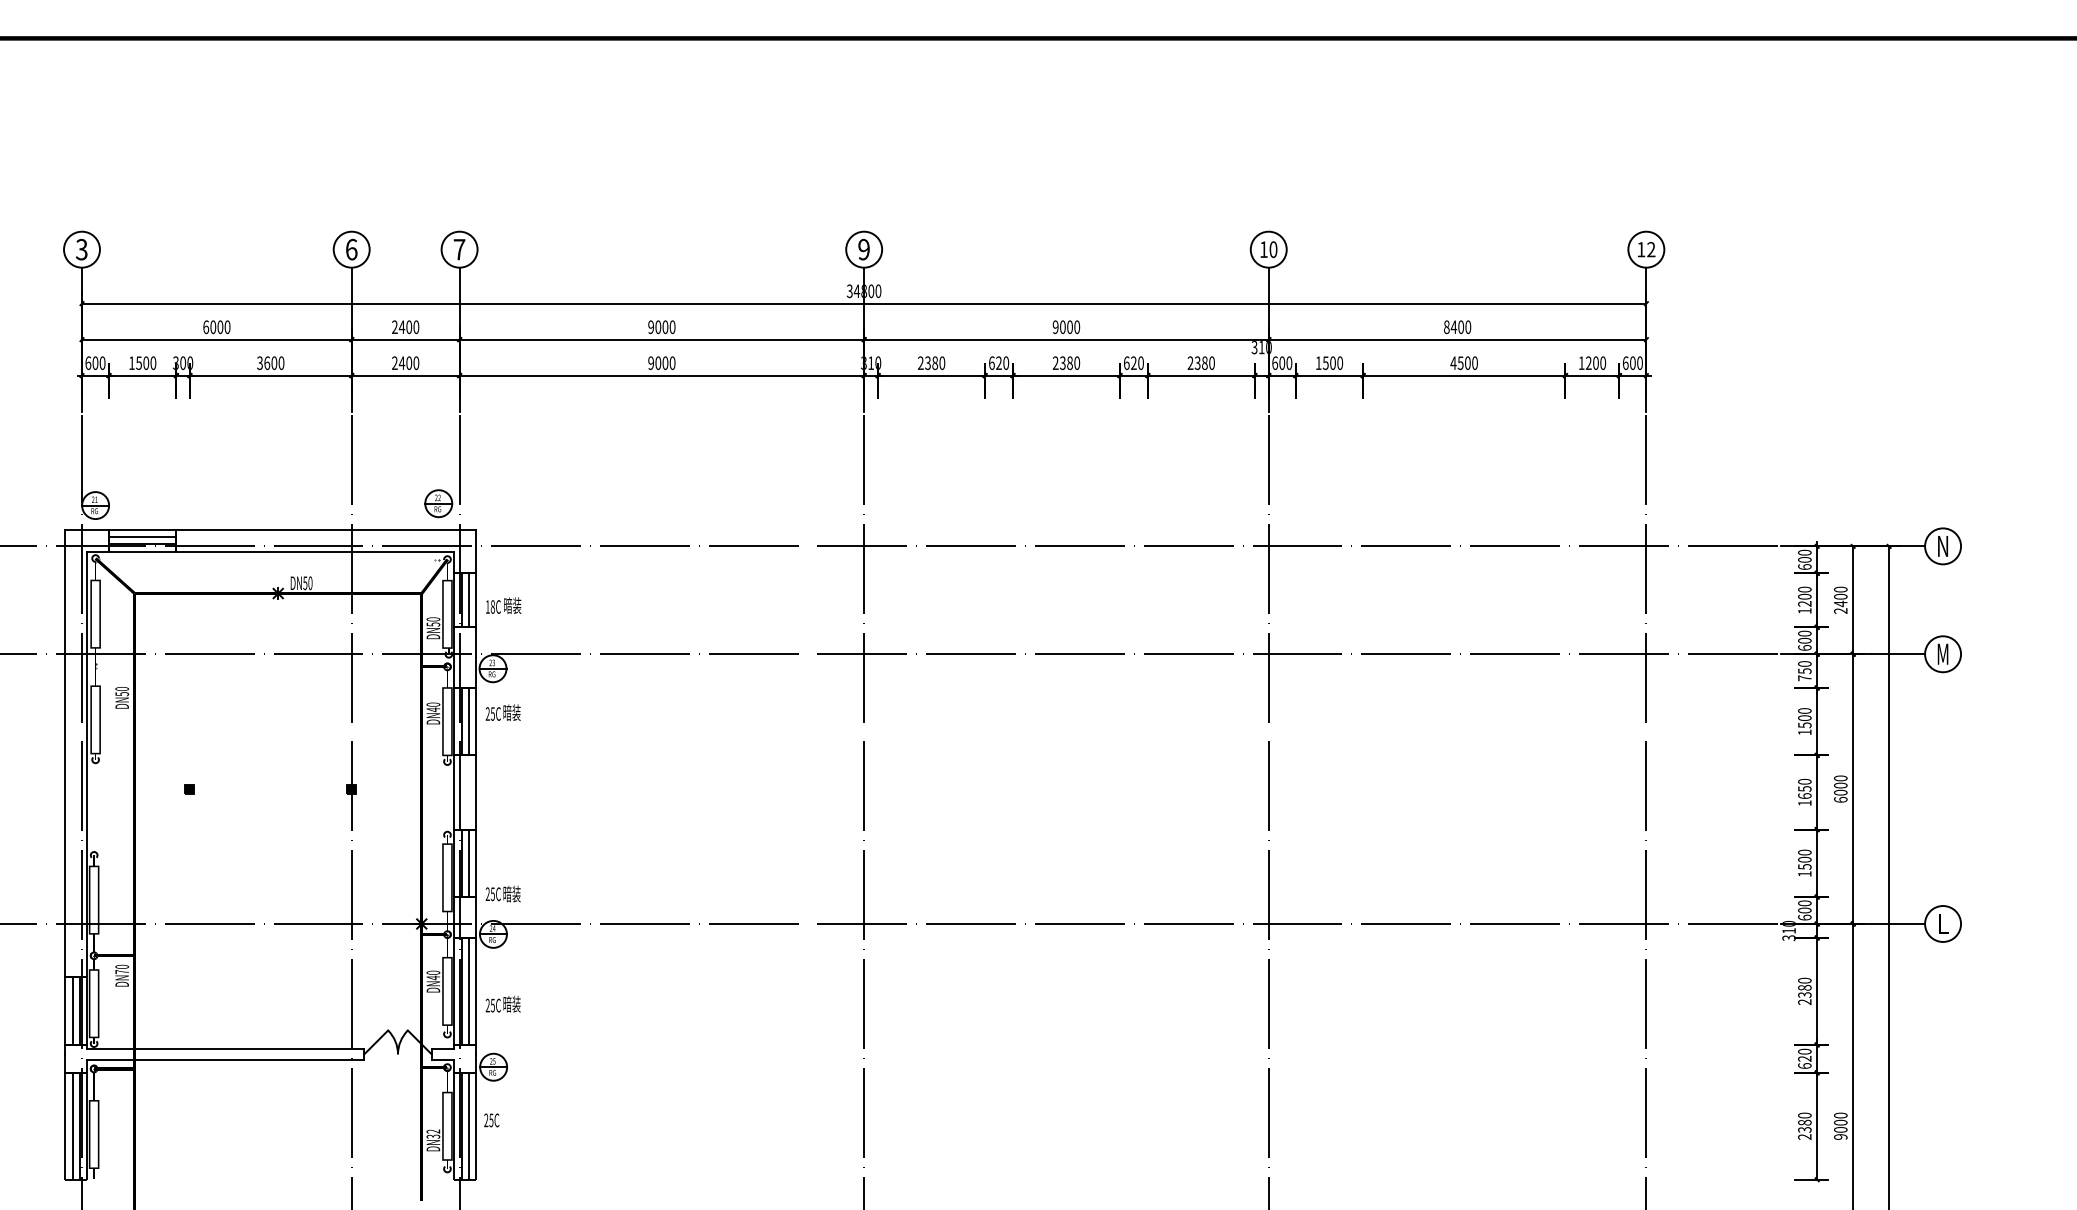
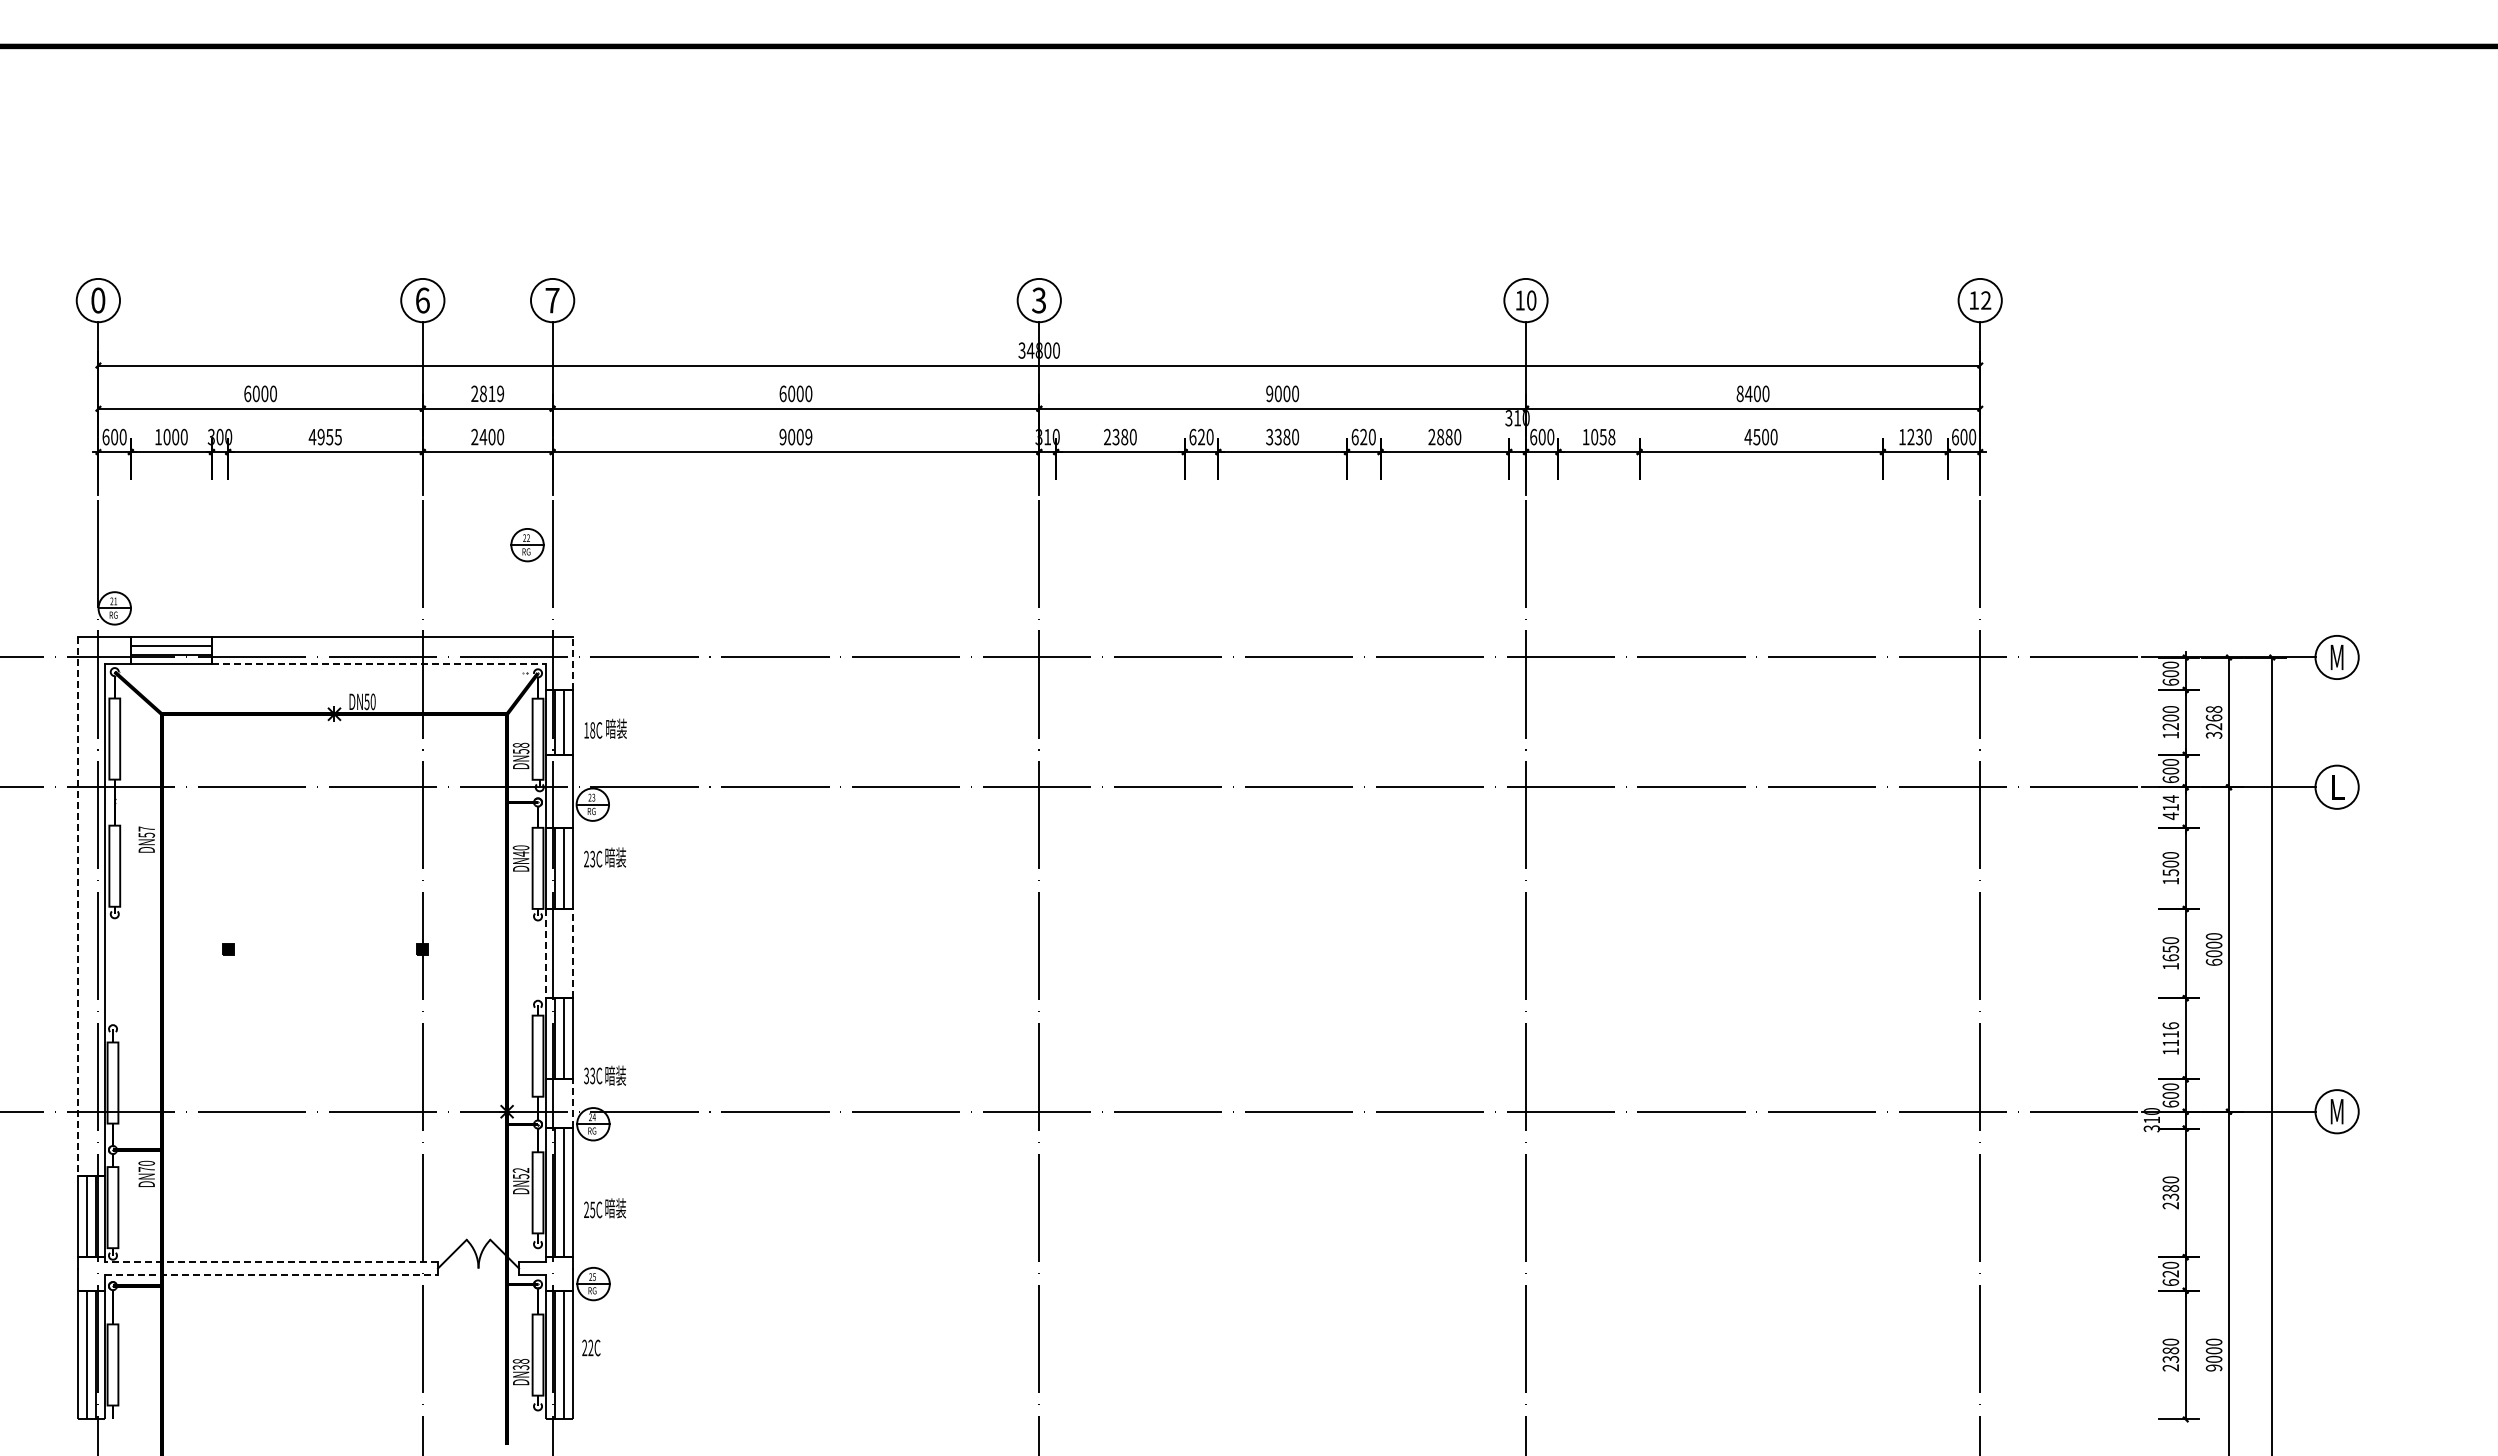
text: (82, 249) -> (98, 300), 3 -> 0
text: (863, 249) -> (1038, 300), 9 -> 3
text: (408, 326) -> (491, 393), 2400 -> 2819
text: (650, 326) -> (782, 393), 9000 -> 6000
text: (138, 362) -> (166, 436), 1500 -> 1000
text: (269, 362) -> (324, 436), 3600 -> 4955
text: (1333, 362) -> (1603, 436), 1500 -> 1058
text: (672, 363) -> (808, 437), 9000 -> 9009
text: (1055, 363) -> (1269, 437), 2380 -> 3380
text: (1197, 363) -> (1440, 437), 2380 -> 2880
text: (1595, 363) -> (1919, 437), 1200 -> 1230
part: (438, 503) -> (527, 545), moved
text: (1942, 546) -> (2336, 657), N -> M
line: (315, 551) -> (379, 663), solid -> dashed
line: (476, 551) -> (572, 663), solid -> dashed
text: (1840, 600) -> (2213, 722), 2400 -> 3268
text: (432, 618) -> (520, 744), DN50 -> DN58
text: (1943, 653) -> (2337, 786), M -> L
text: (1804, 671) -> (2170, 807), 750 -> 414
text: (121, 688) -> (146, 828), DN50 -> DN57
text: (492, 713) -> (592, 858), 25C -> 23C
line: (65, 754) -> (78, 907), solid -> dashed
line: (454, 792) -> (546, 953), solid -> dashed
line: (476, 792) -> (572, 953), solid -> dashed
text: (1804, 859) -> (2170, 1034), 1500 -> 1116
text: (490, 893) -> (589, 1075), 25C -> 33C
line: (476, 917) -> (572, 1103), solid -> dashed
text: (1943, 923) -> (2337, 1111), L -> M
text: (433, 975) -> (521, 1173), DN40 -> DN52
line: (225, 1049) -> (271, 1262), solid -> dashed
line: (225, 1060) -> (271, 1275), solid -> dashed
text: (491, 1119) -> (590, 1347), 25C -> 22C
text: (433, 1130) -> (521, 1360), DN32 -> DN38

